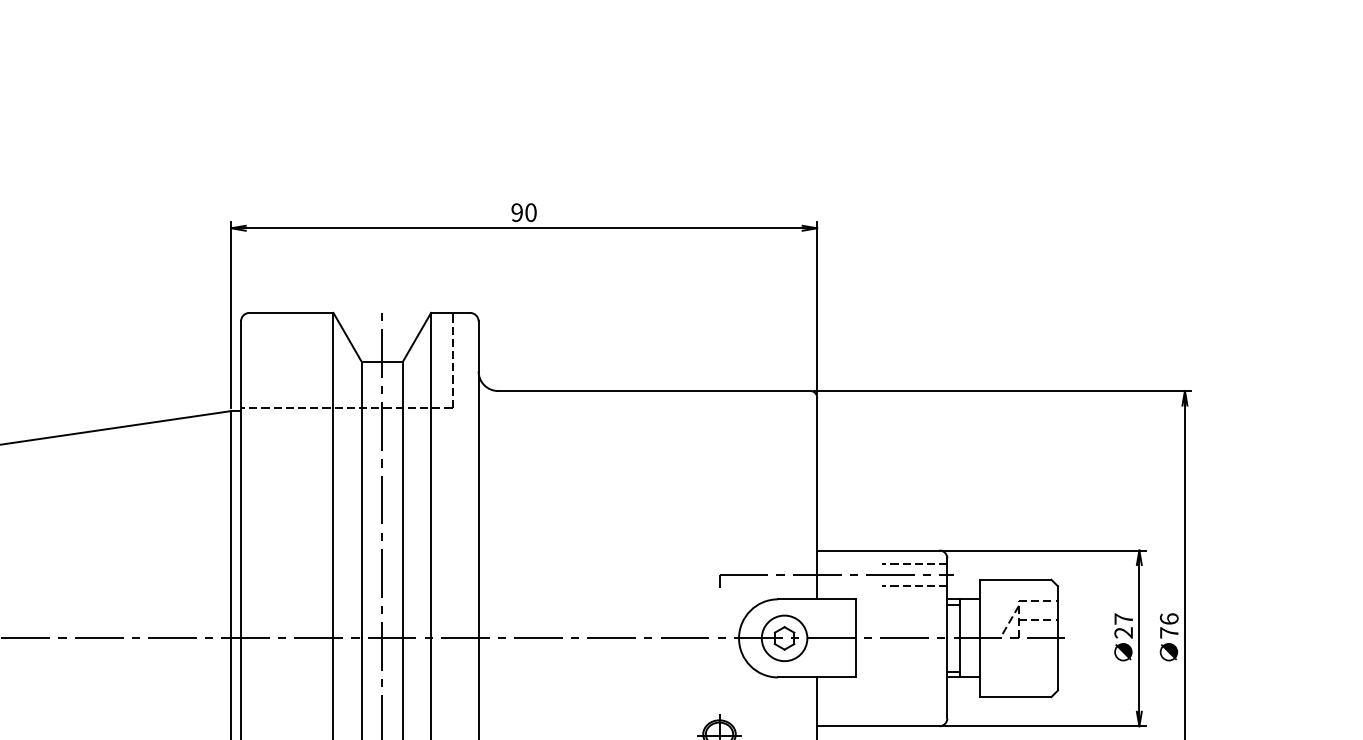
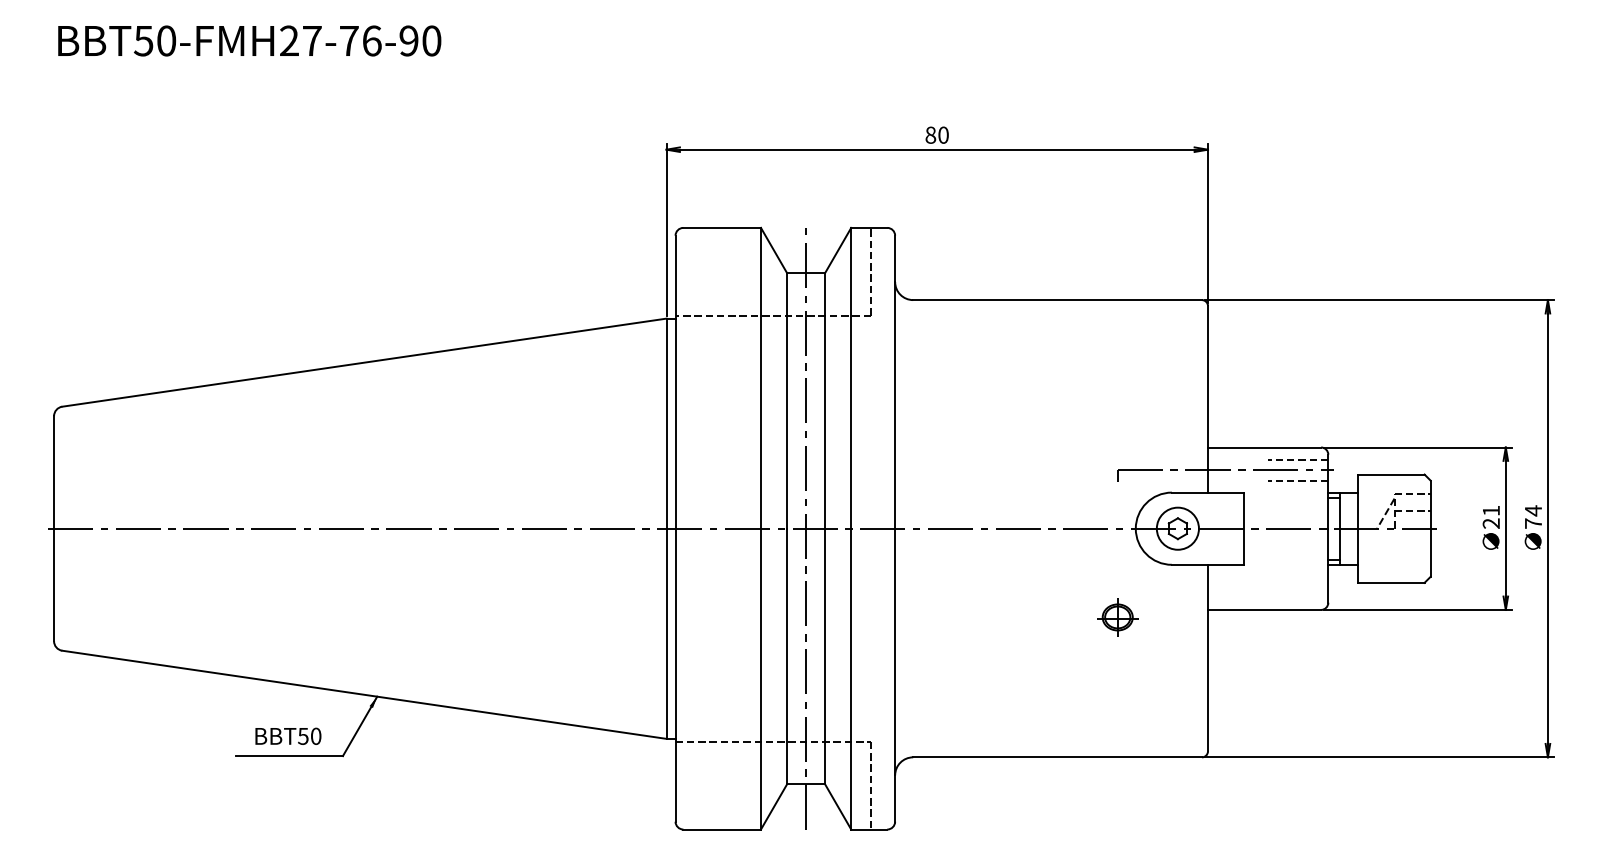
text: (516, 211) -> (930, 134), 90 -> 80
text: (1123, 618) -> (1491, 510), 27 -> 21
text: (1169, 618) -> (1533, 510), 76 -> 74

